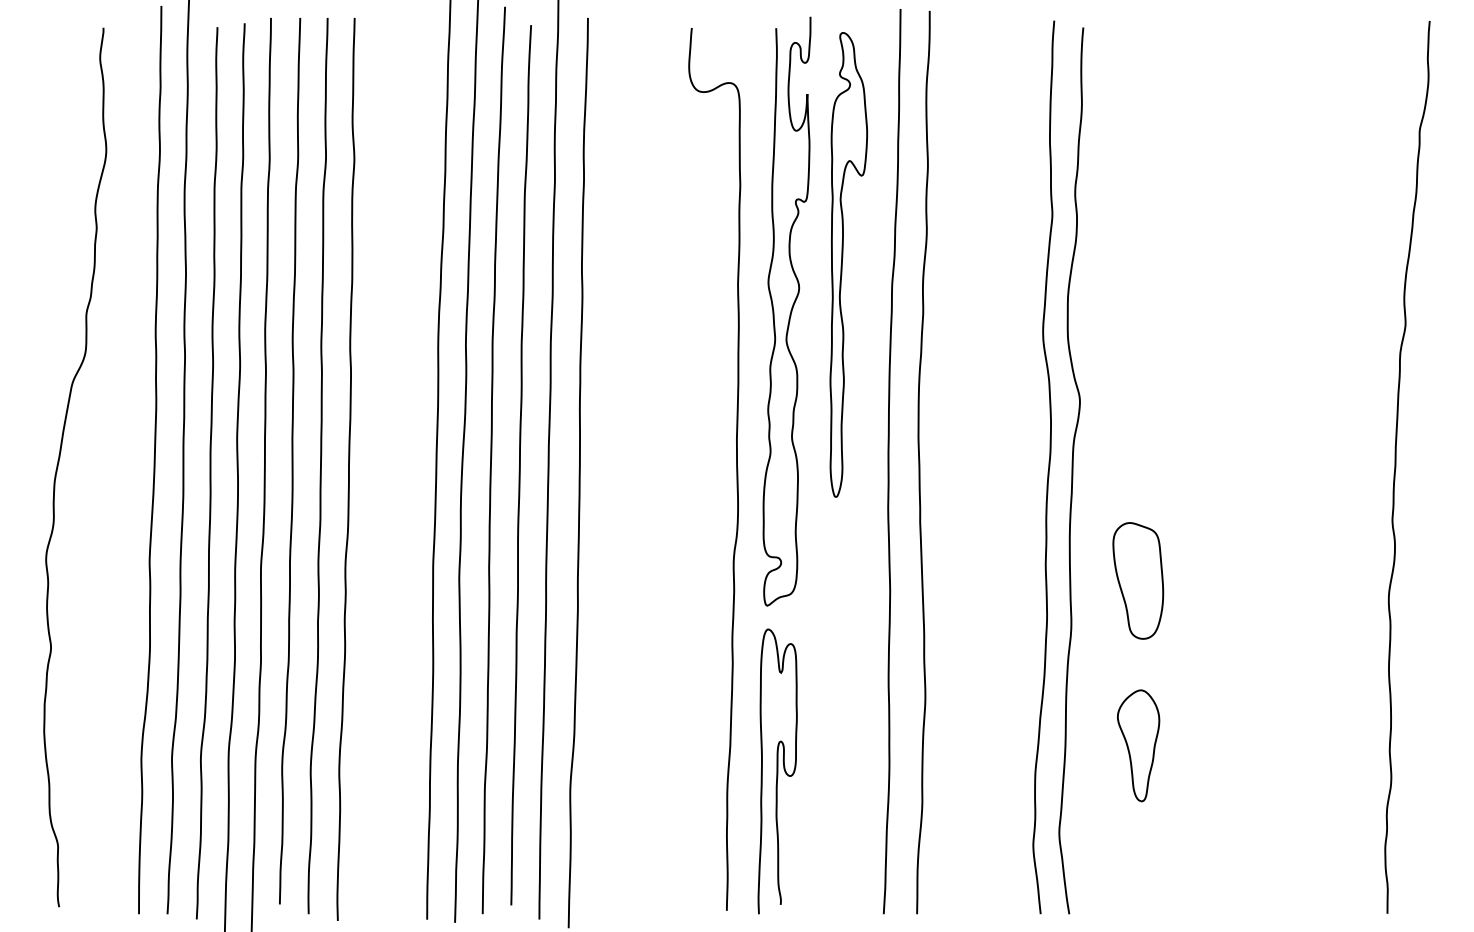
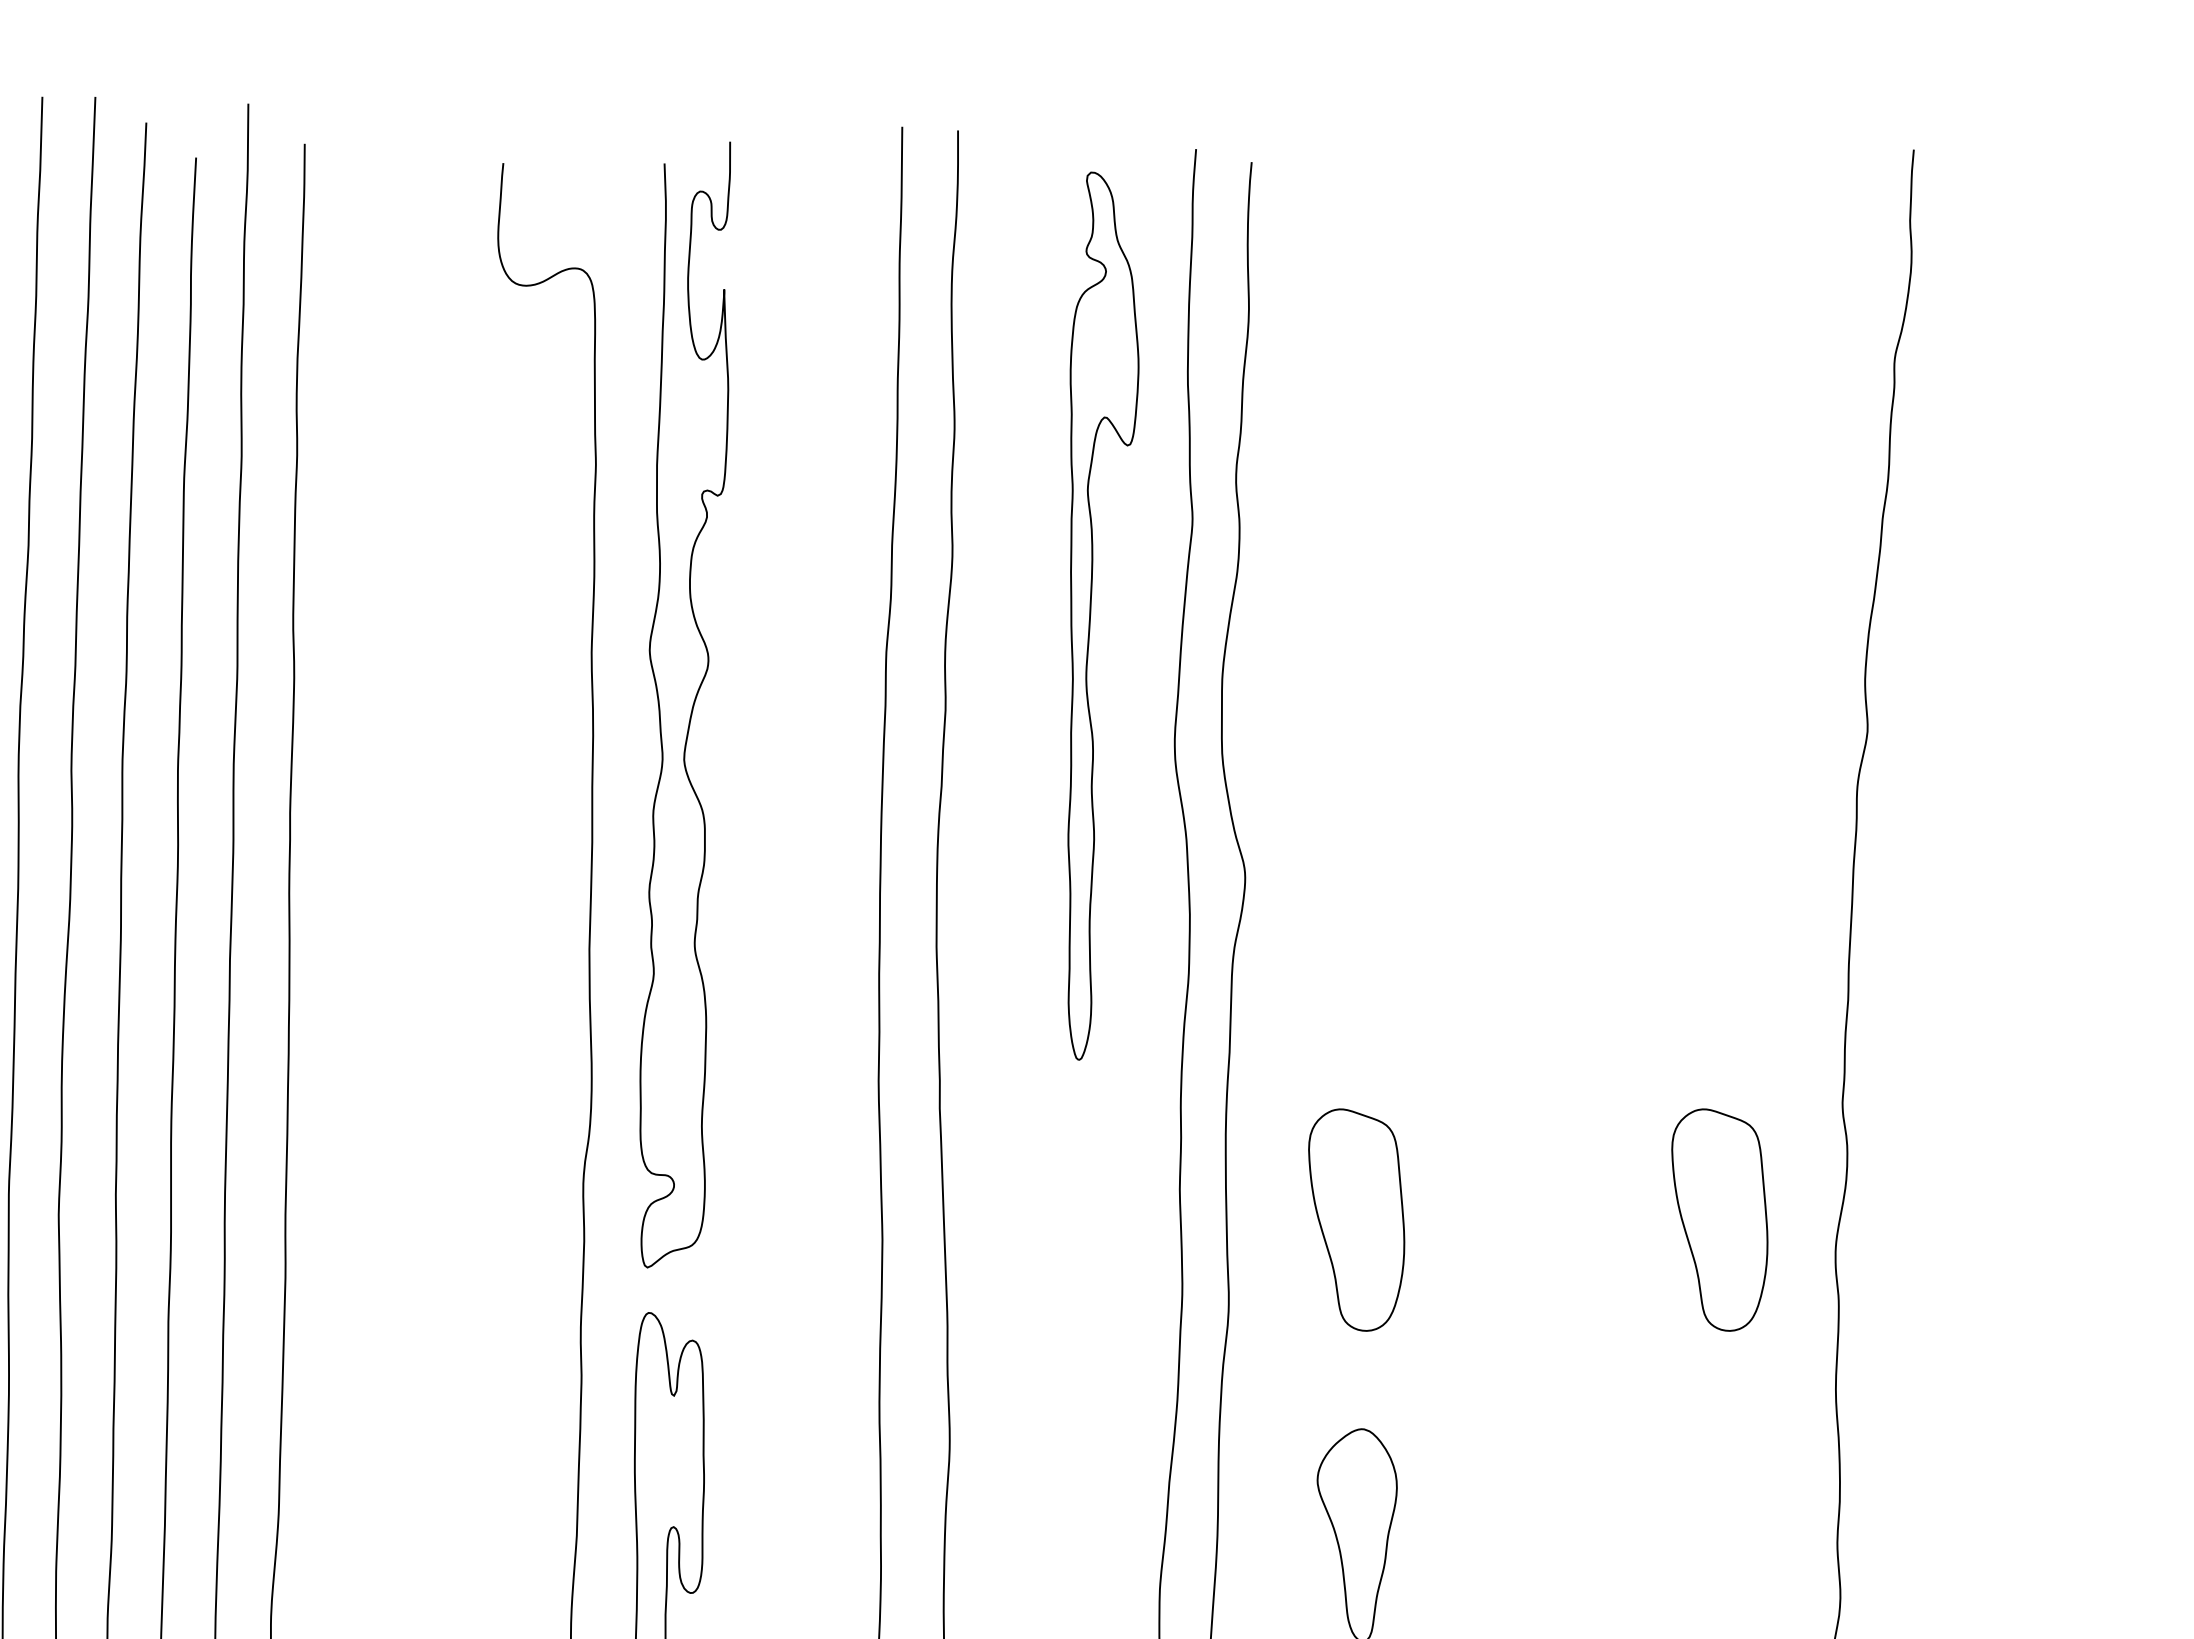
part: (848, 264) -> (1102, 615), moved
part: (1328, 580) -> (1720, 1219), added

